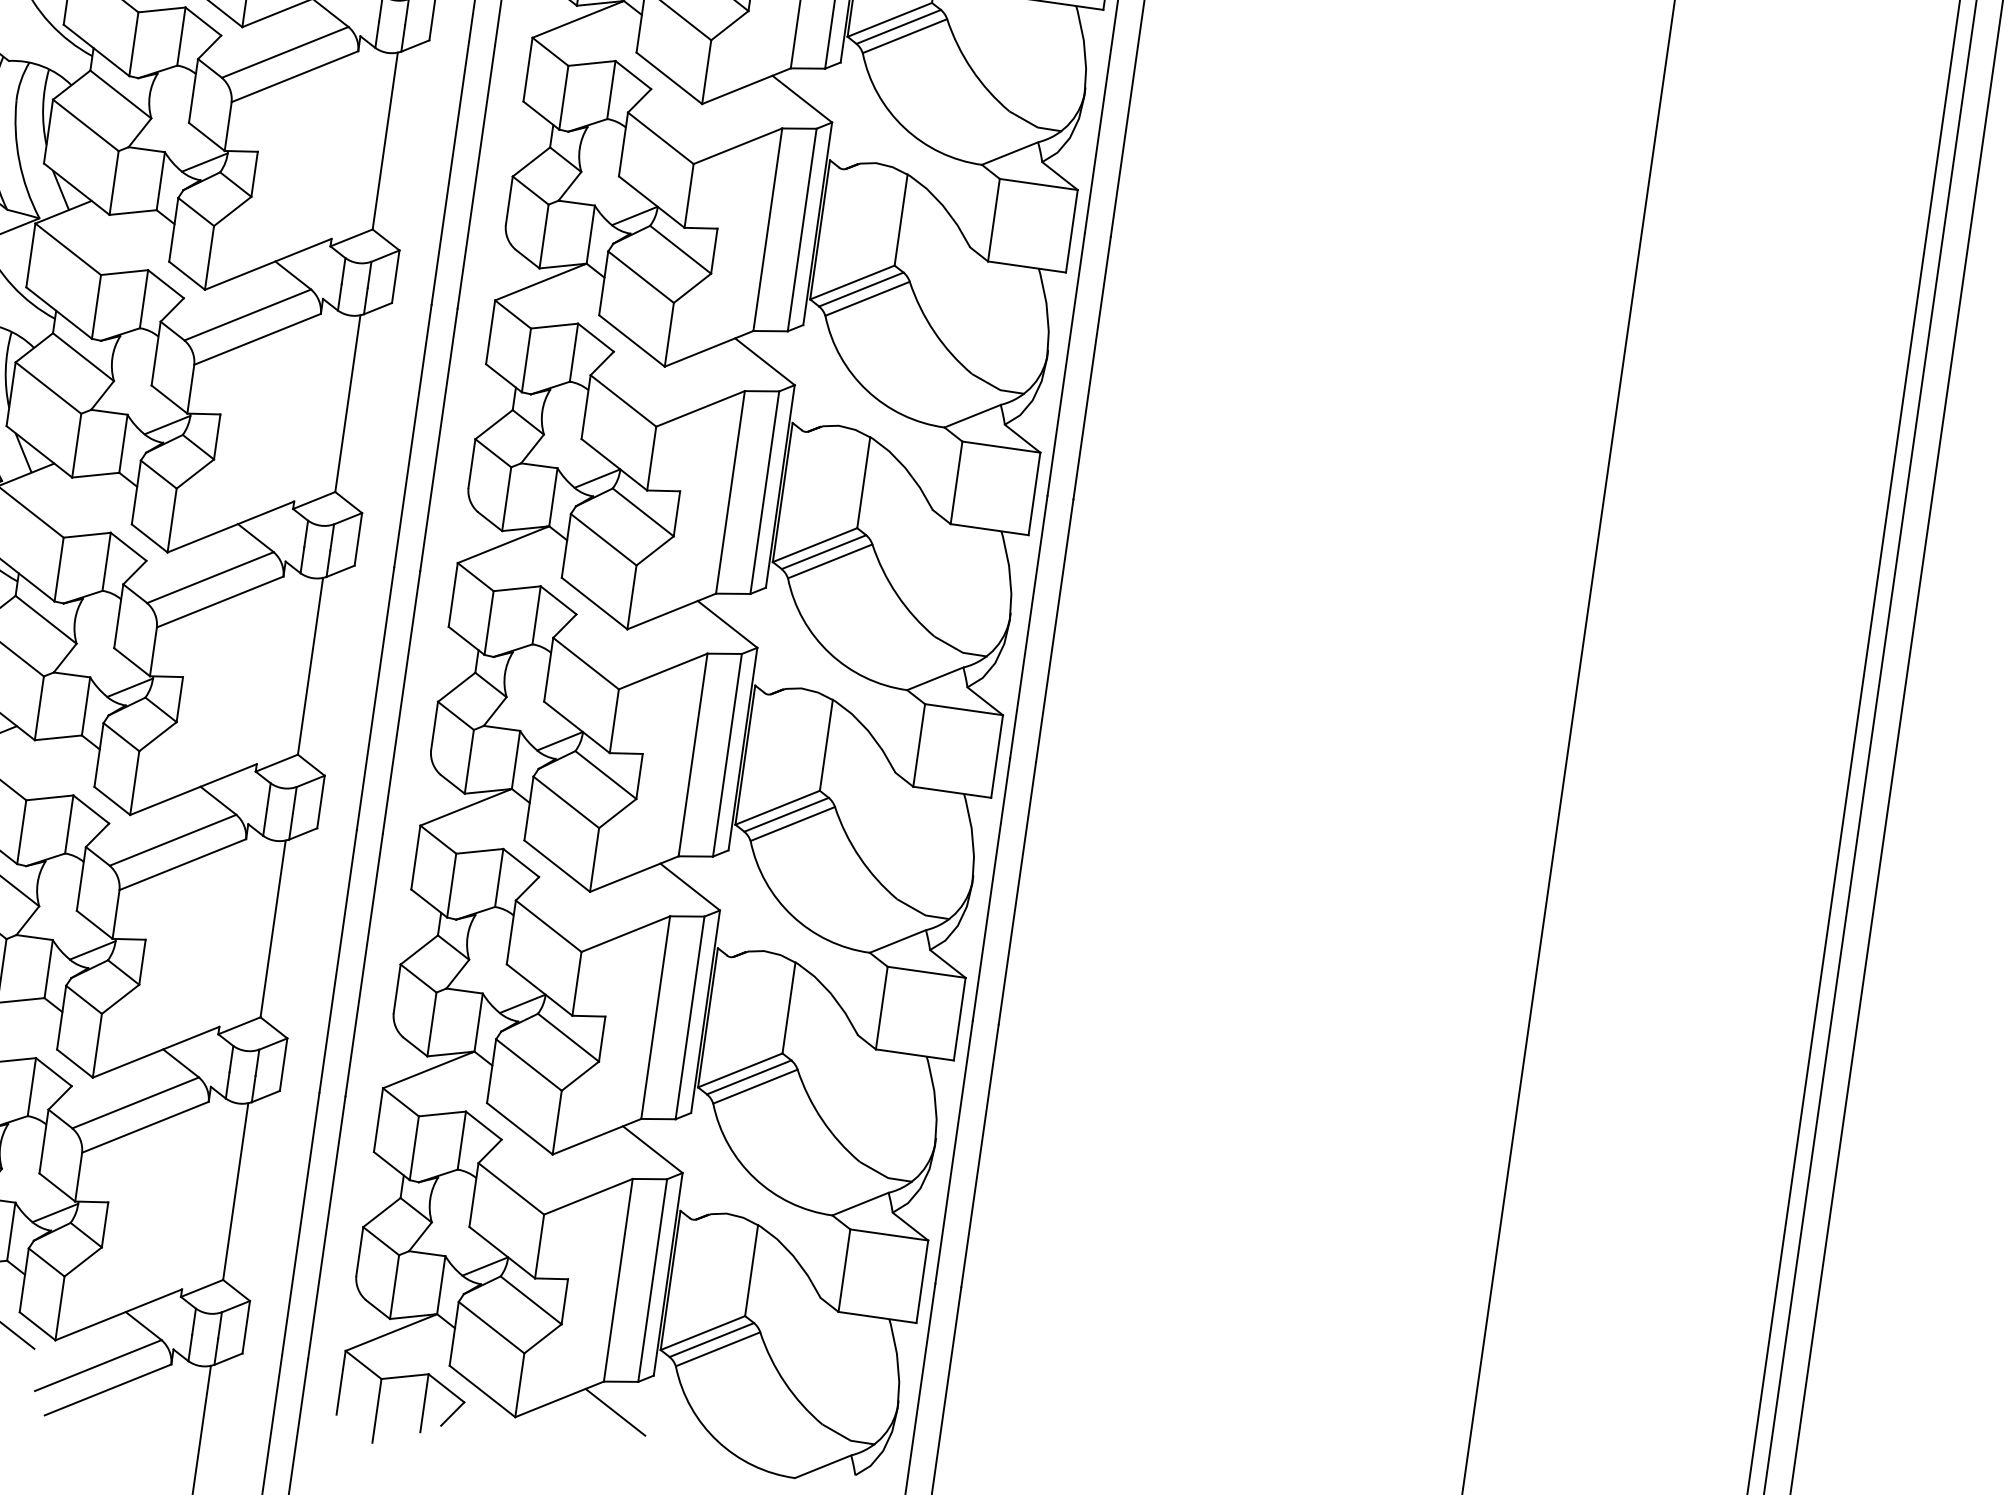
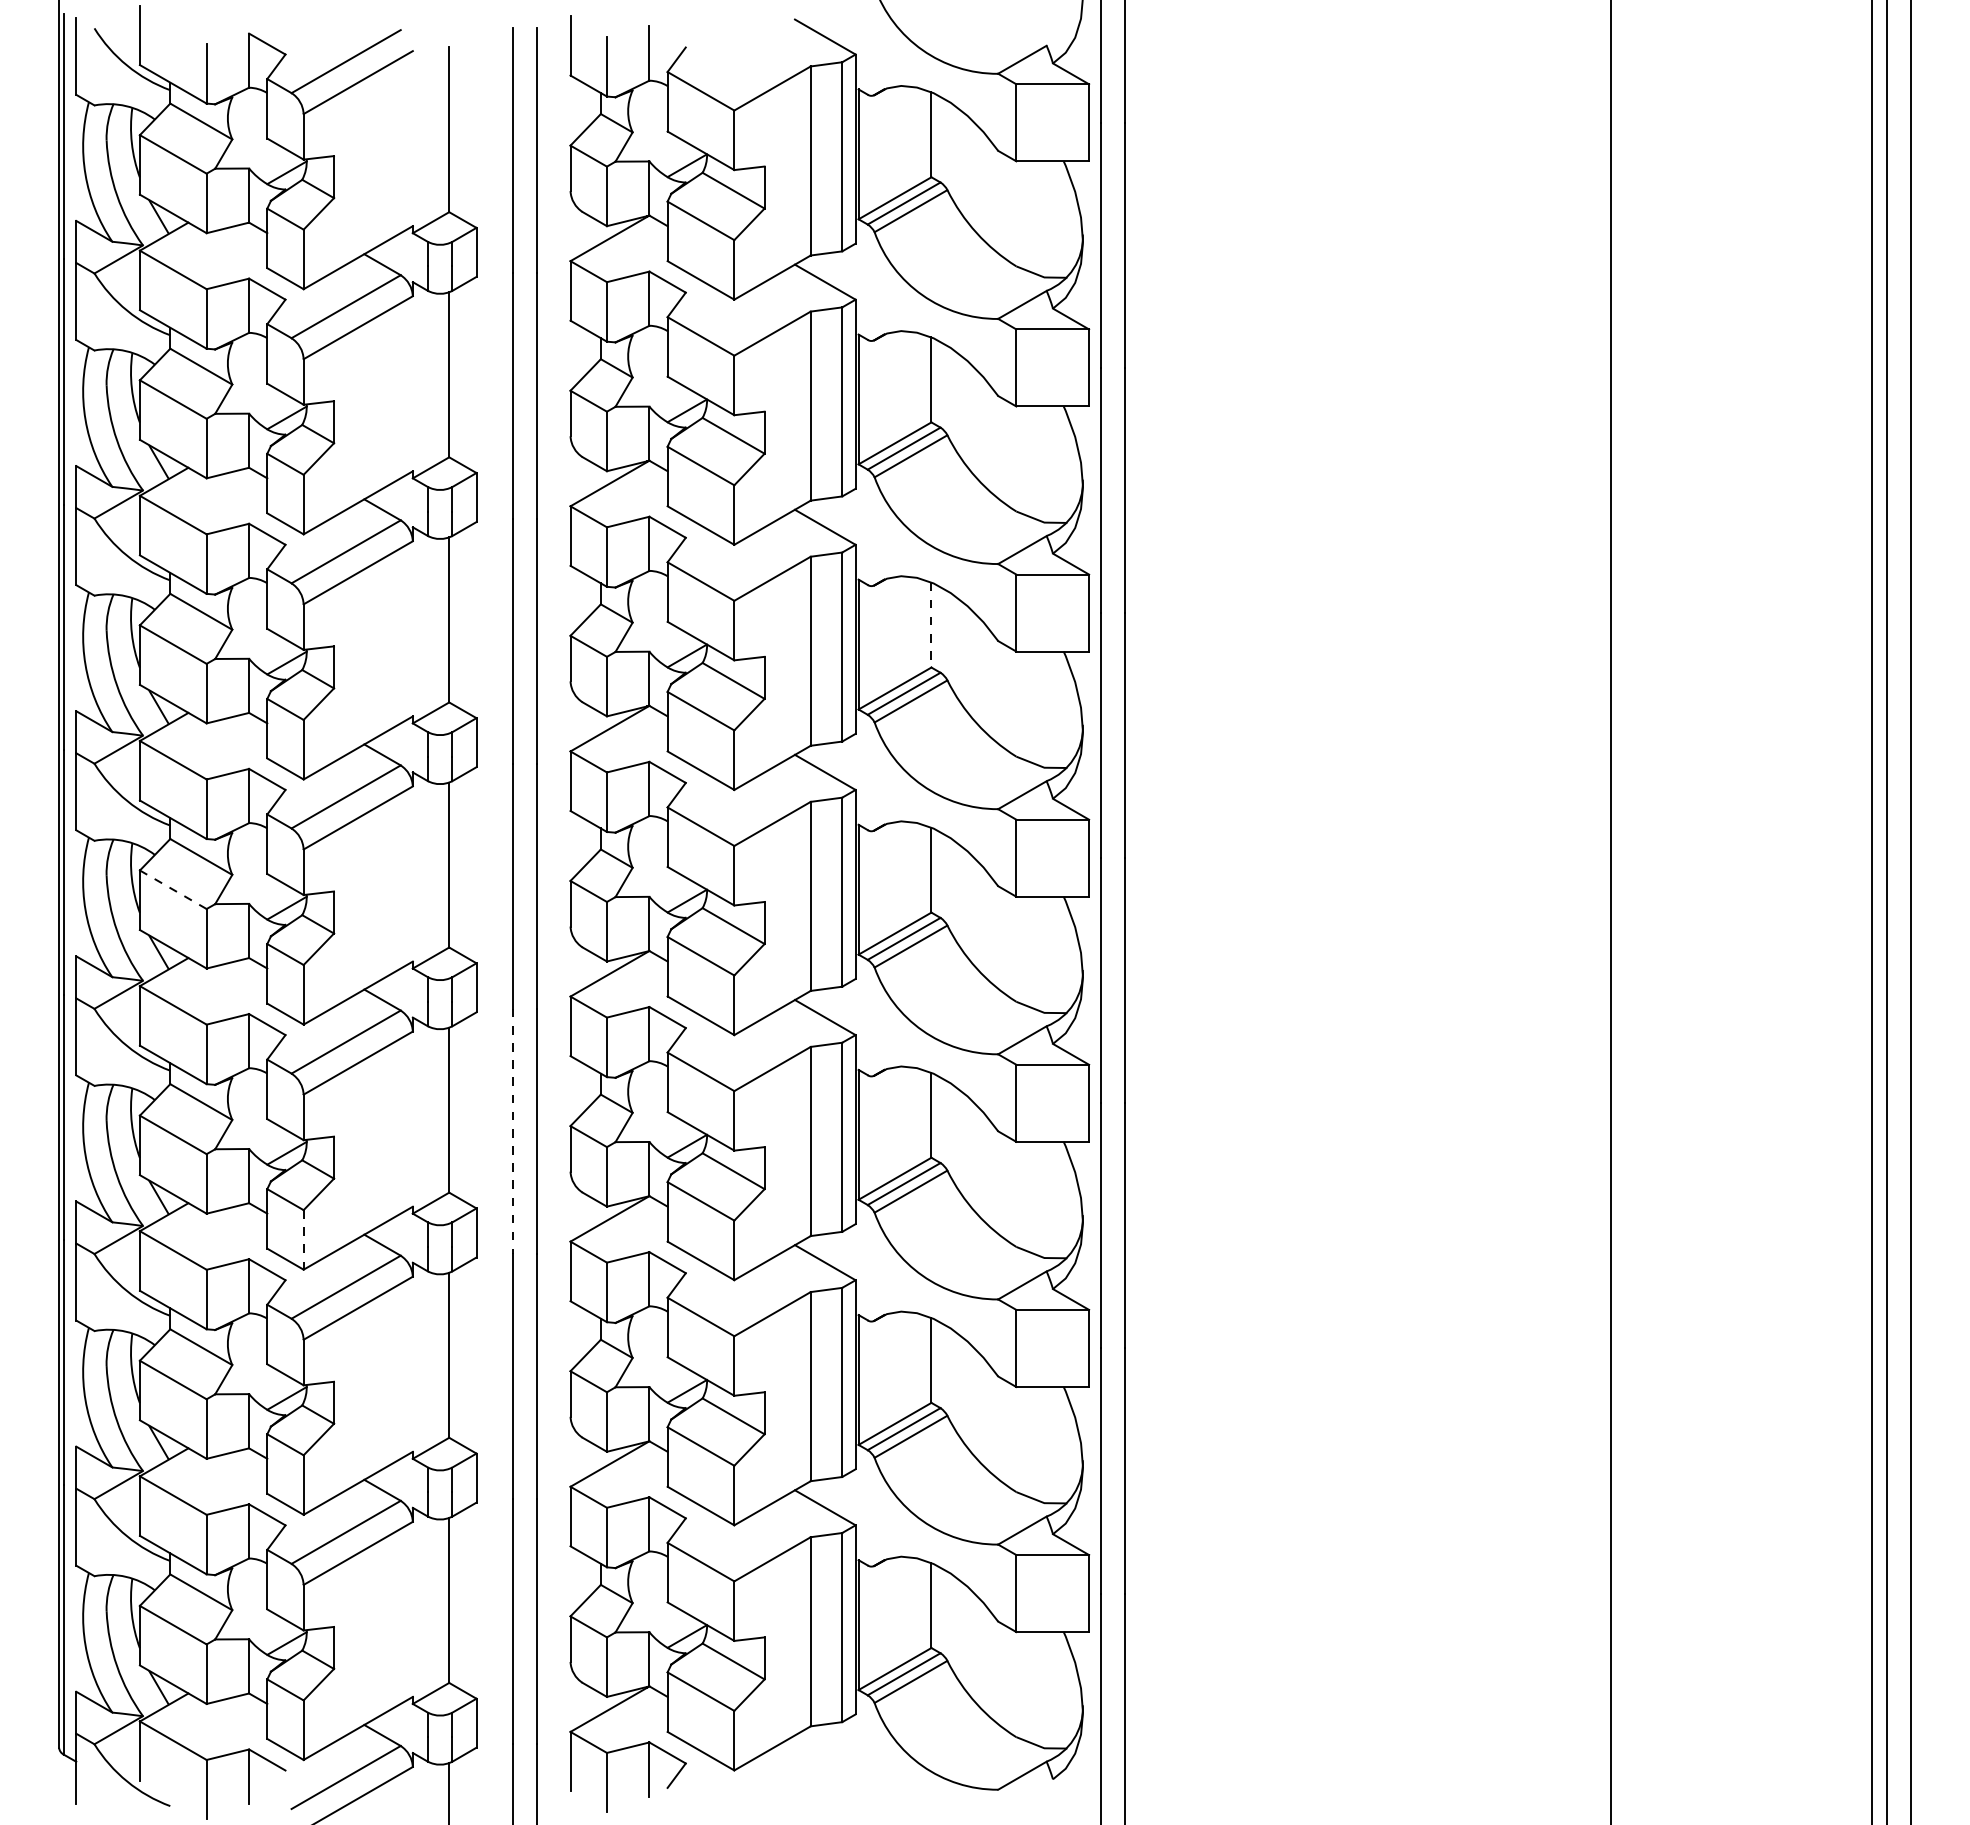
line: (901, 220) -> (931, 625), solid -> dashed
line: (48, 387) -> (173, 889), solid -> dashed
line: (375, 698) -> (512, 1131), solid -> dashed
line: (134, 782) -> (303, 1239), solid -> dashed
line: (614, 1411) -> (824, 1752), removed

